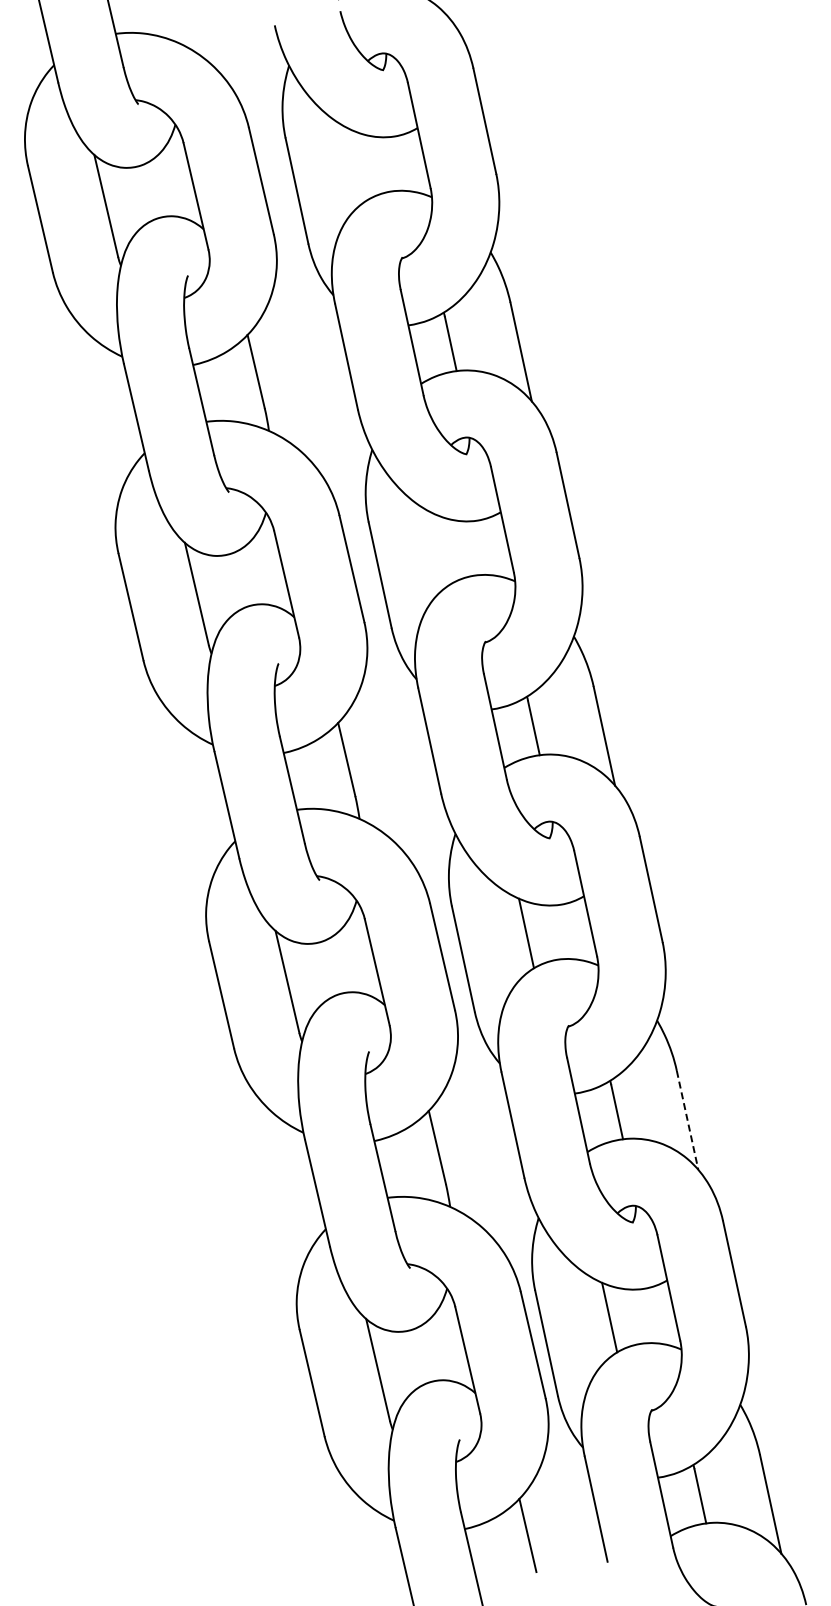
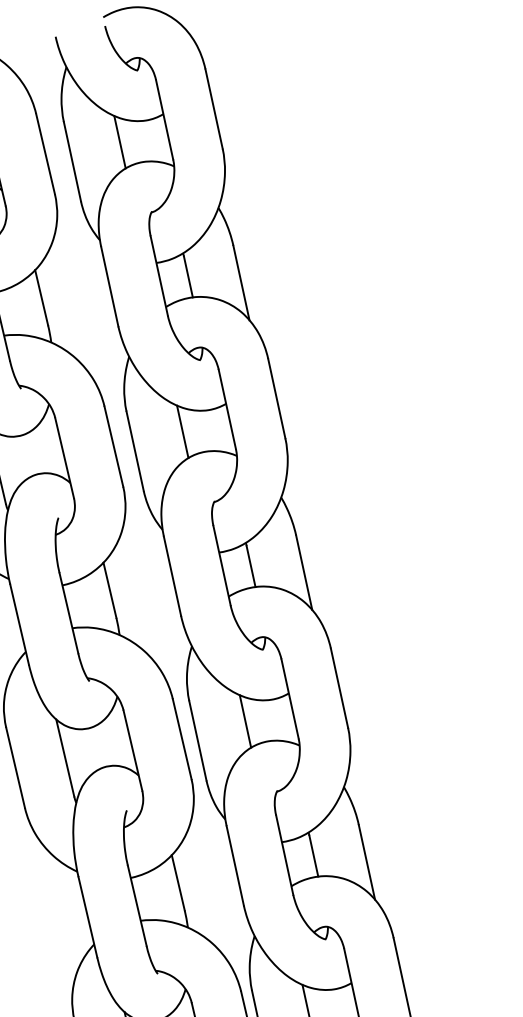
line: (359, 165) -> (119, 142), added
line: (442, 549) -> (182, 431), added
line: (687, 1120) -> (366, 862), dashed -> solid

